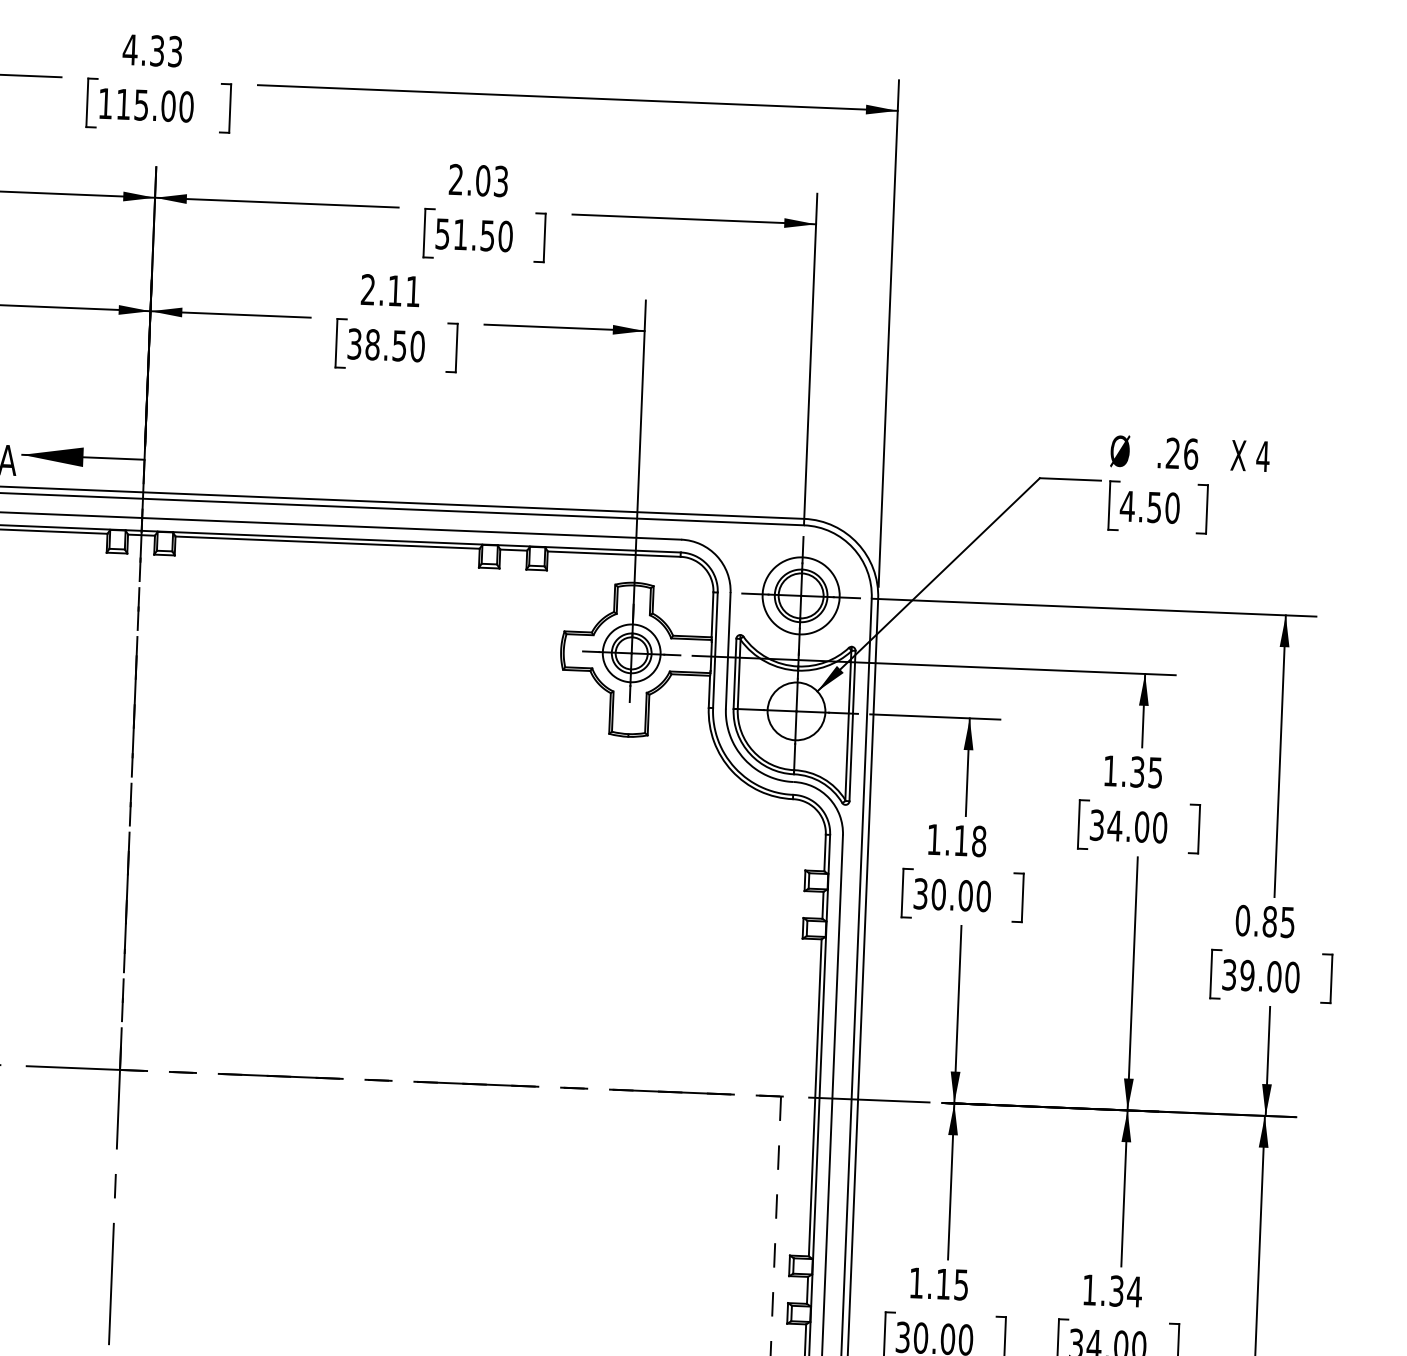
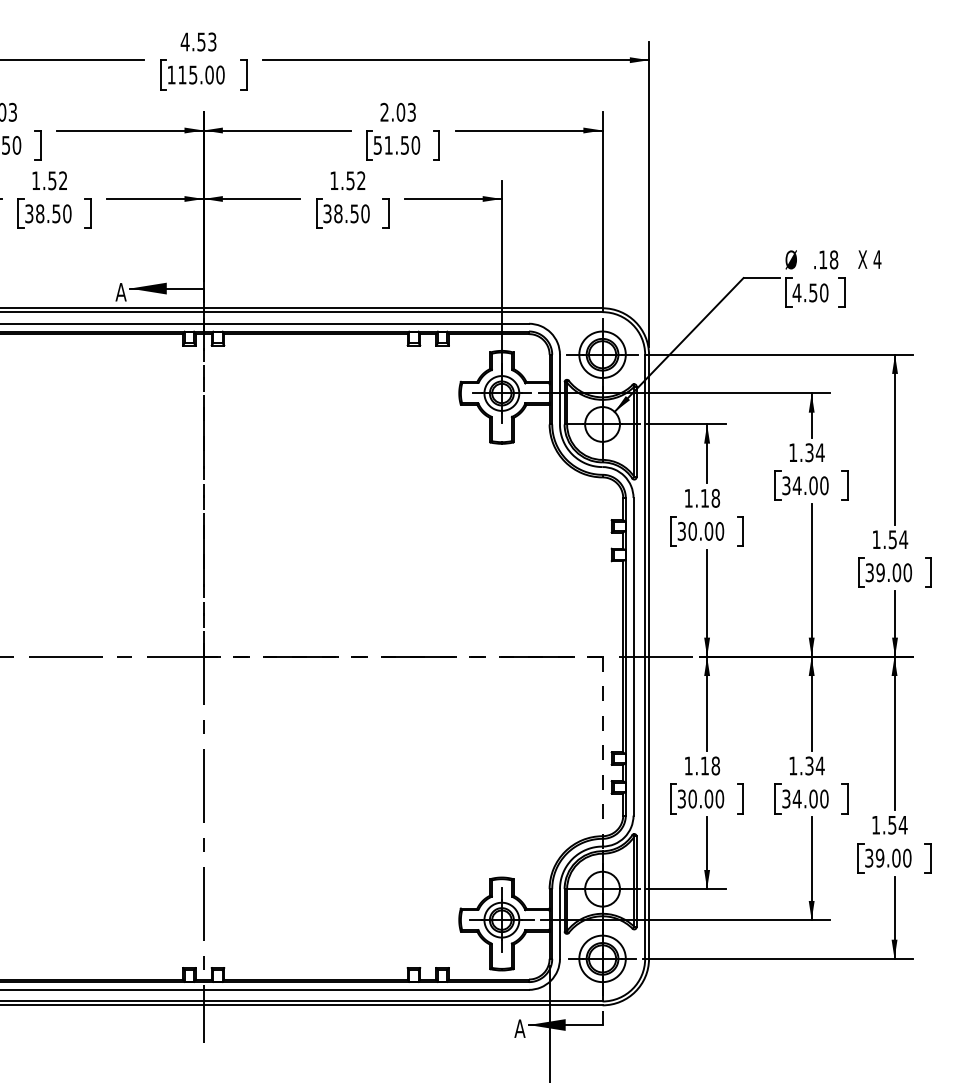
text: (157, 50) -> (201, 41), 4.33 -> 4.53
text: (390, 290) -> (347, 180), 2.11 -> 1.52
text: (1181, 453) -> (828, 259), .26 -> .18
text: (1154, 772) -> (819, 452), 1.35 -> 1.34
text: (1266, 921) -> (890, 539), 0.85 -> 1.54
text: (960, 1284) -> (715, 765), 1.15 -> 1.18

